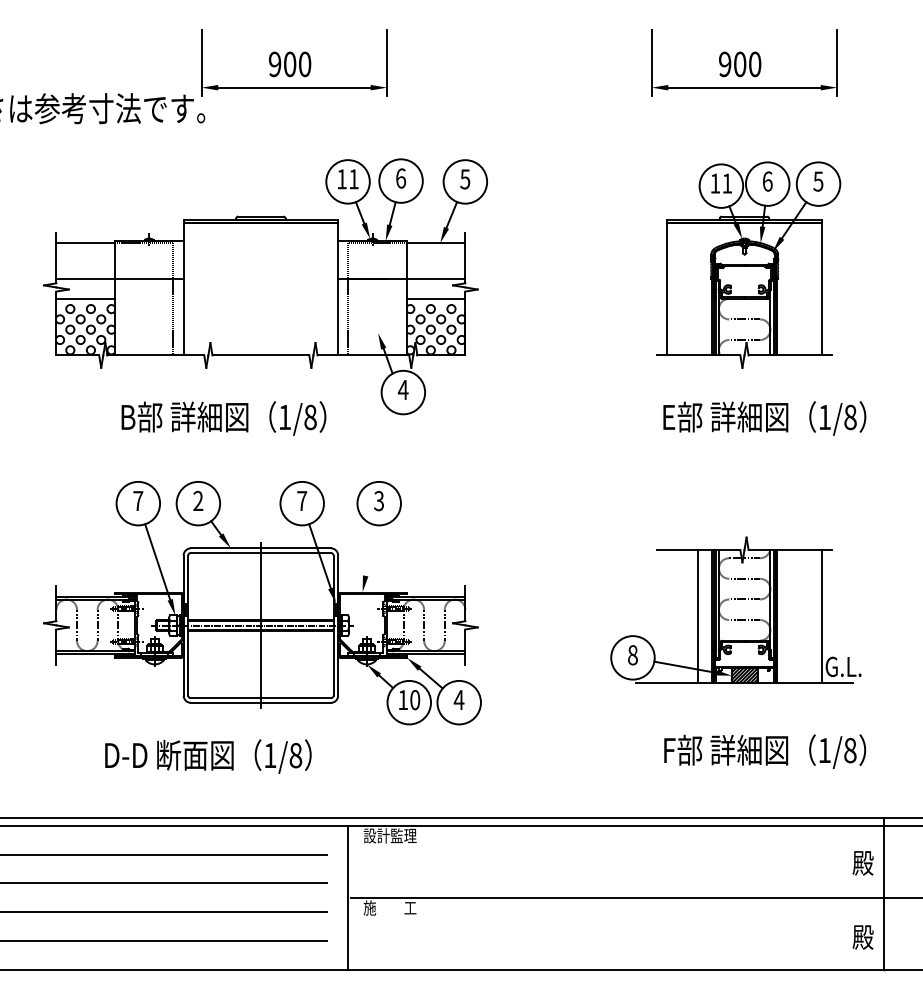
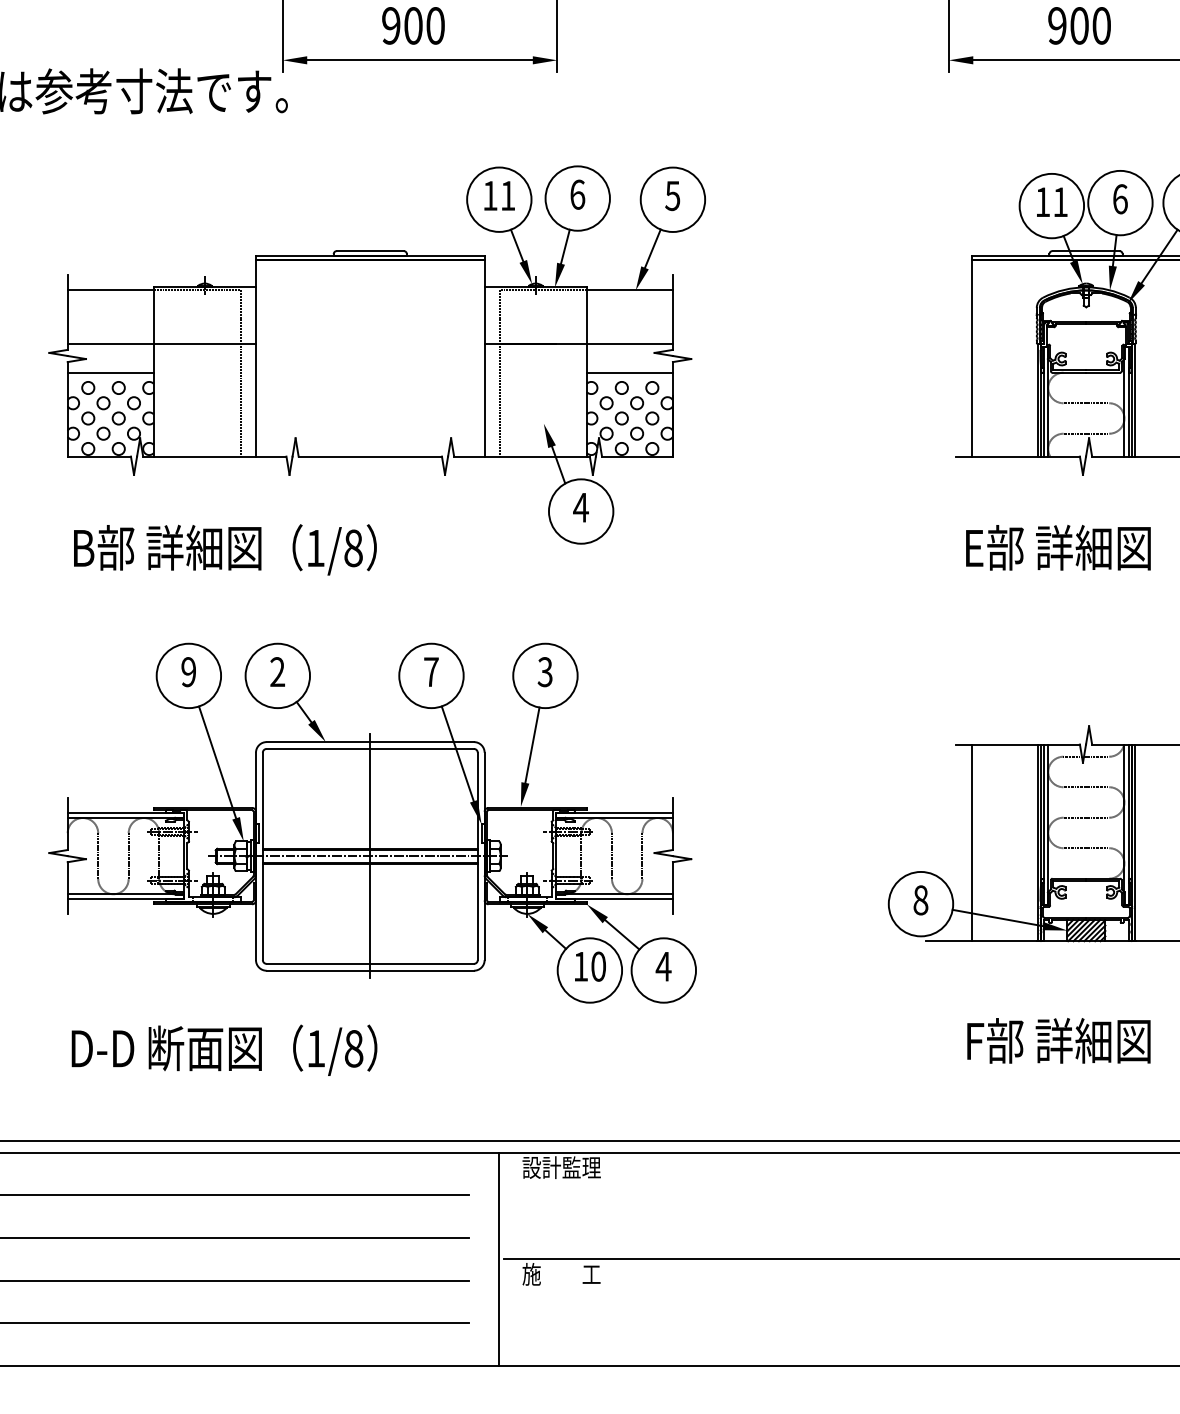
text: (223, 418) -> (224, 549), moved
text: (138, 500) -> (189, 671), 7 -> 9
line: (370, 550) -> (532, 745), added
line: (698, 616) -> (972, 842), moved
text: (208, 756) -> (224, 1050), moved

